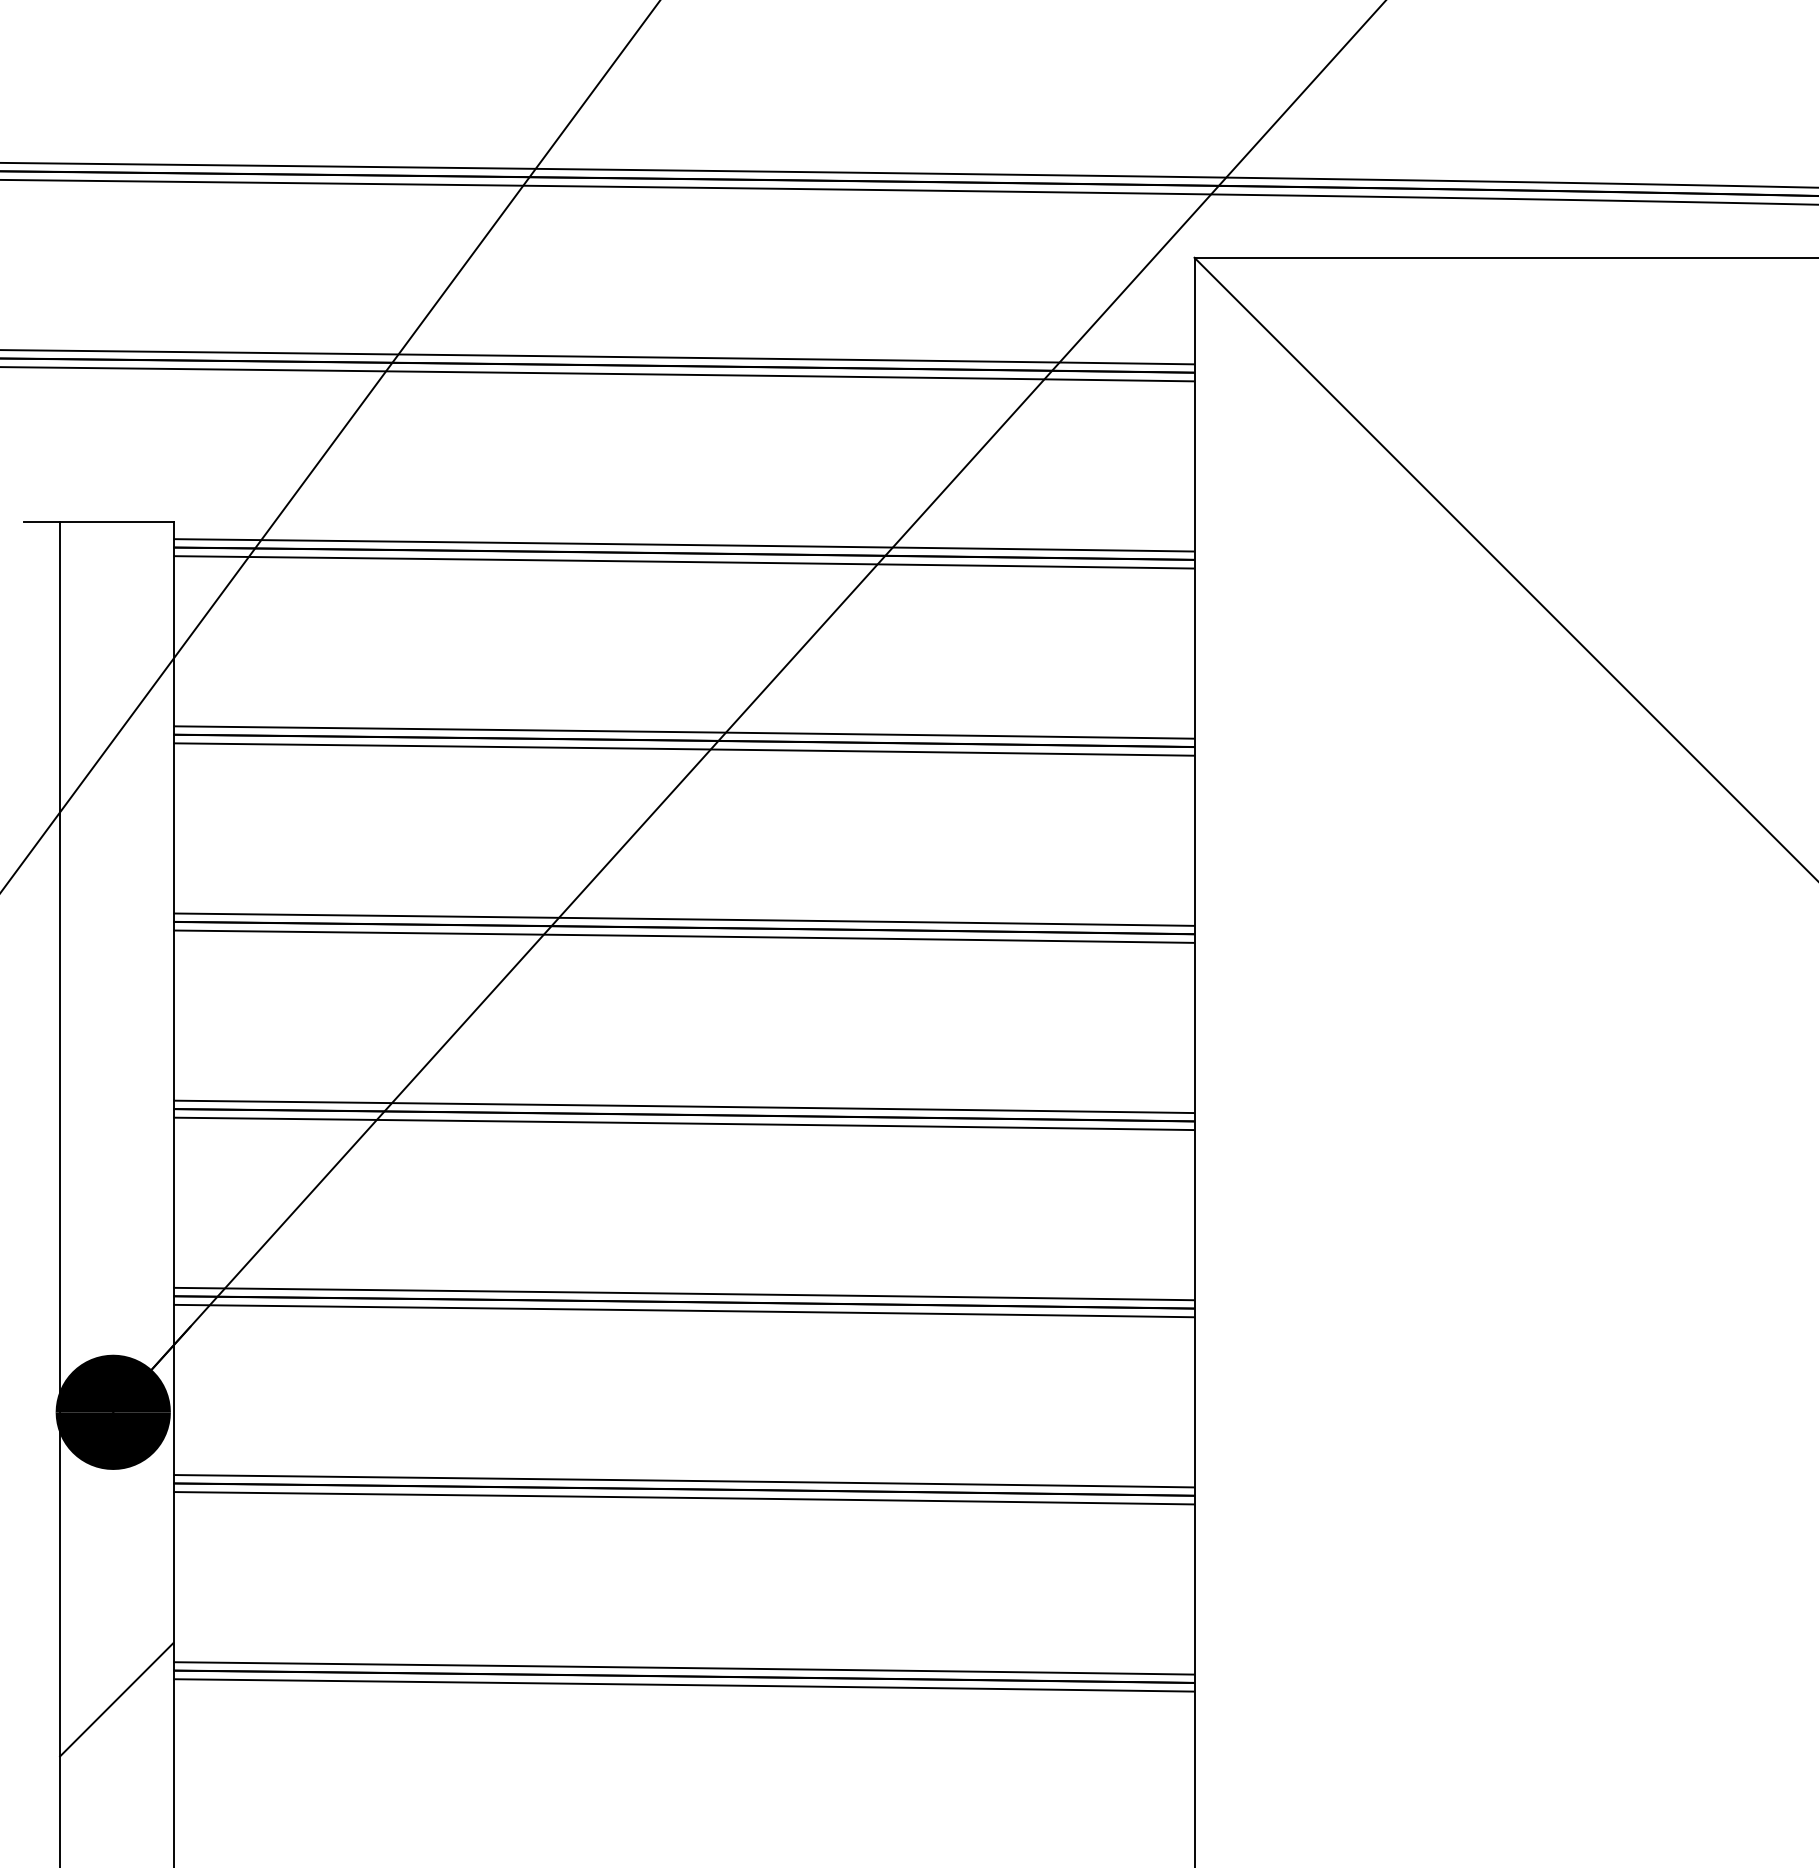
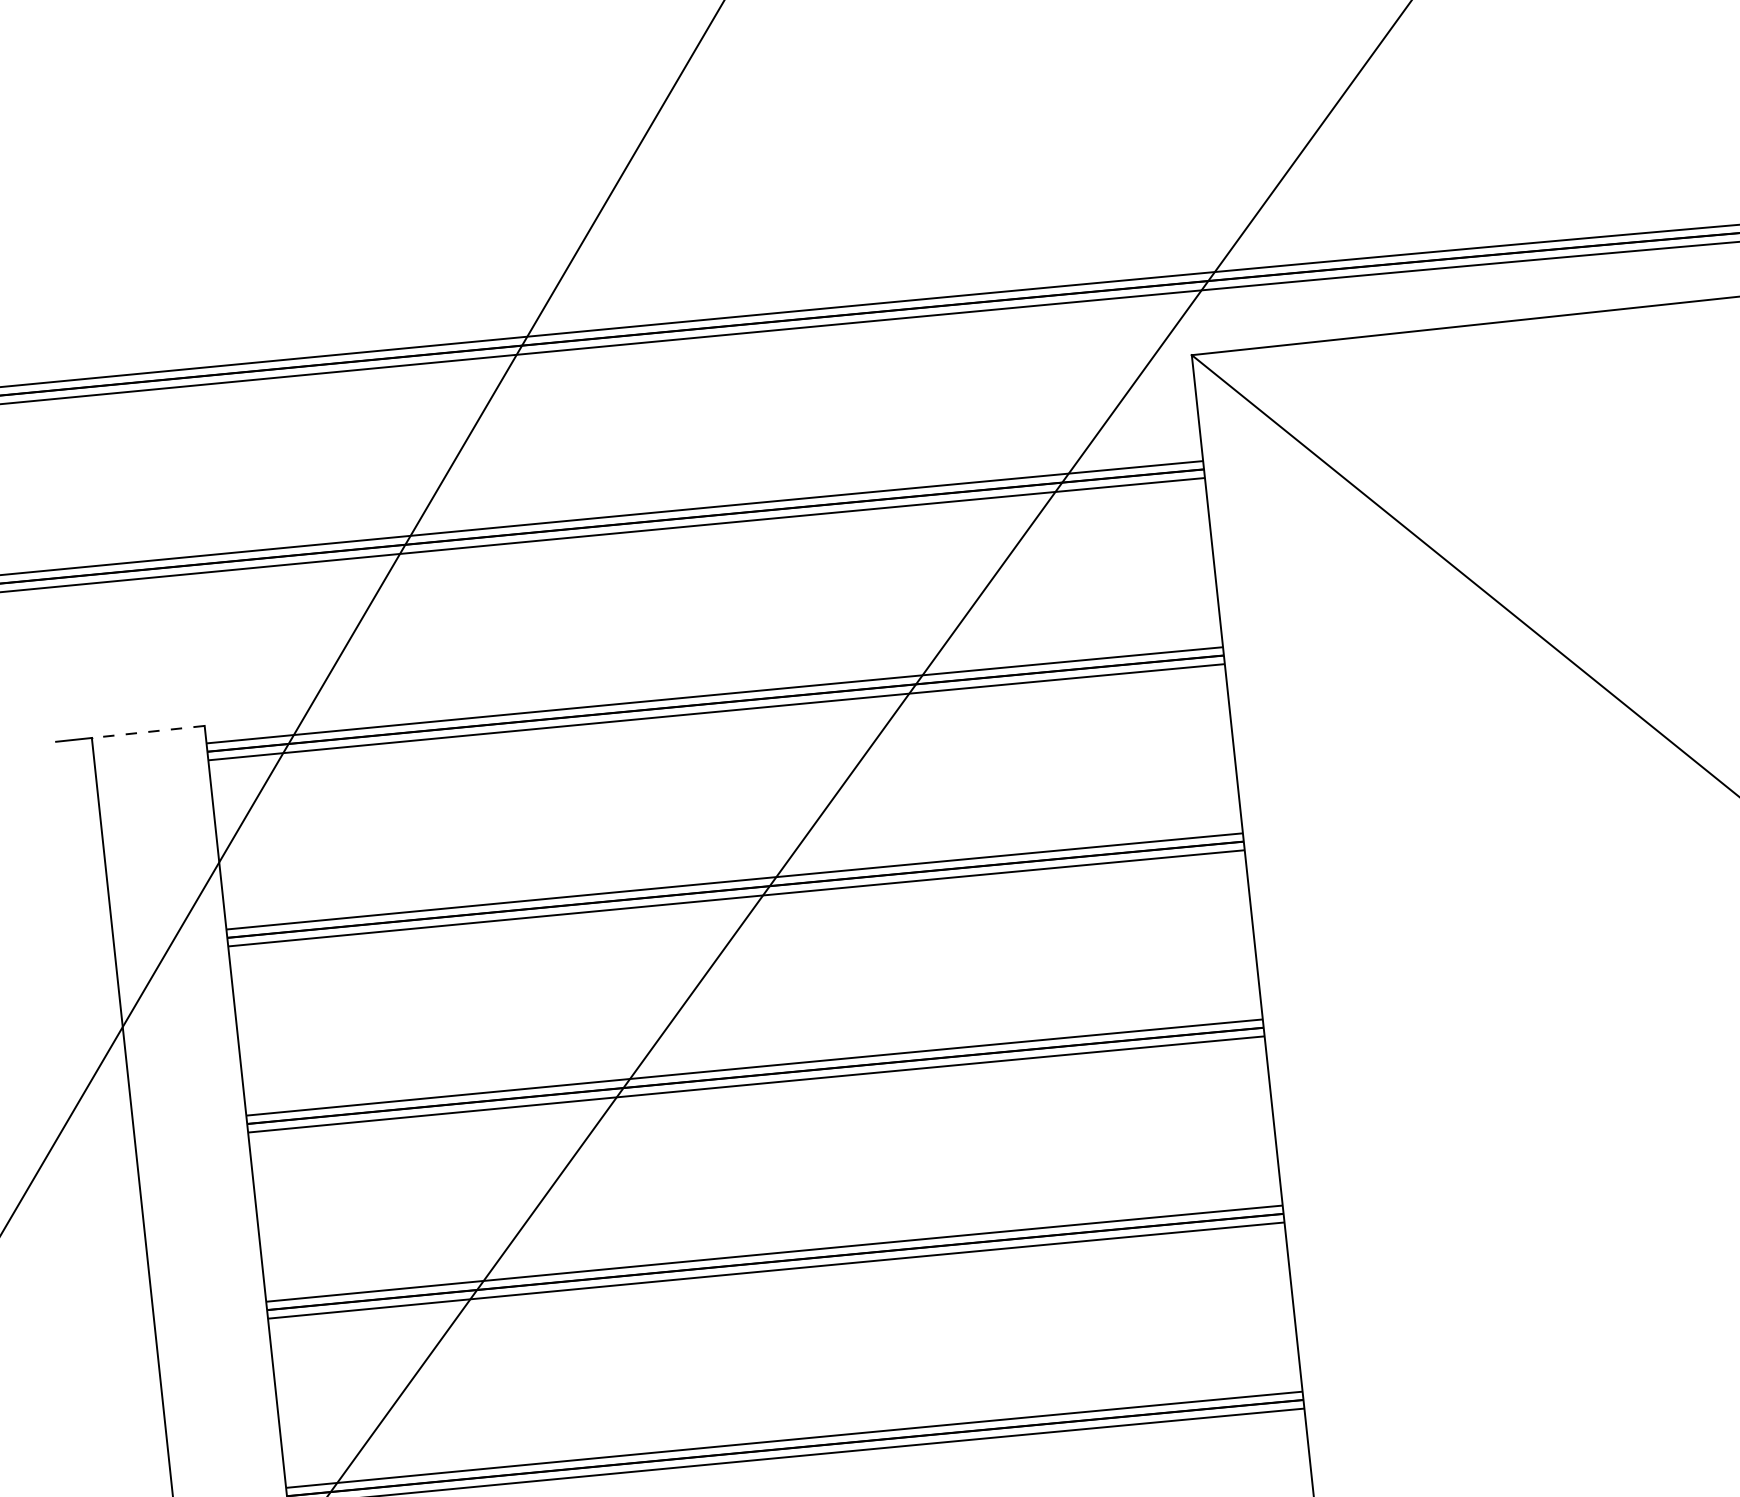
line: (116, 521) -> (147, 731), solid -> dashed

